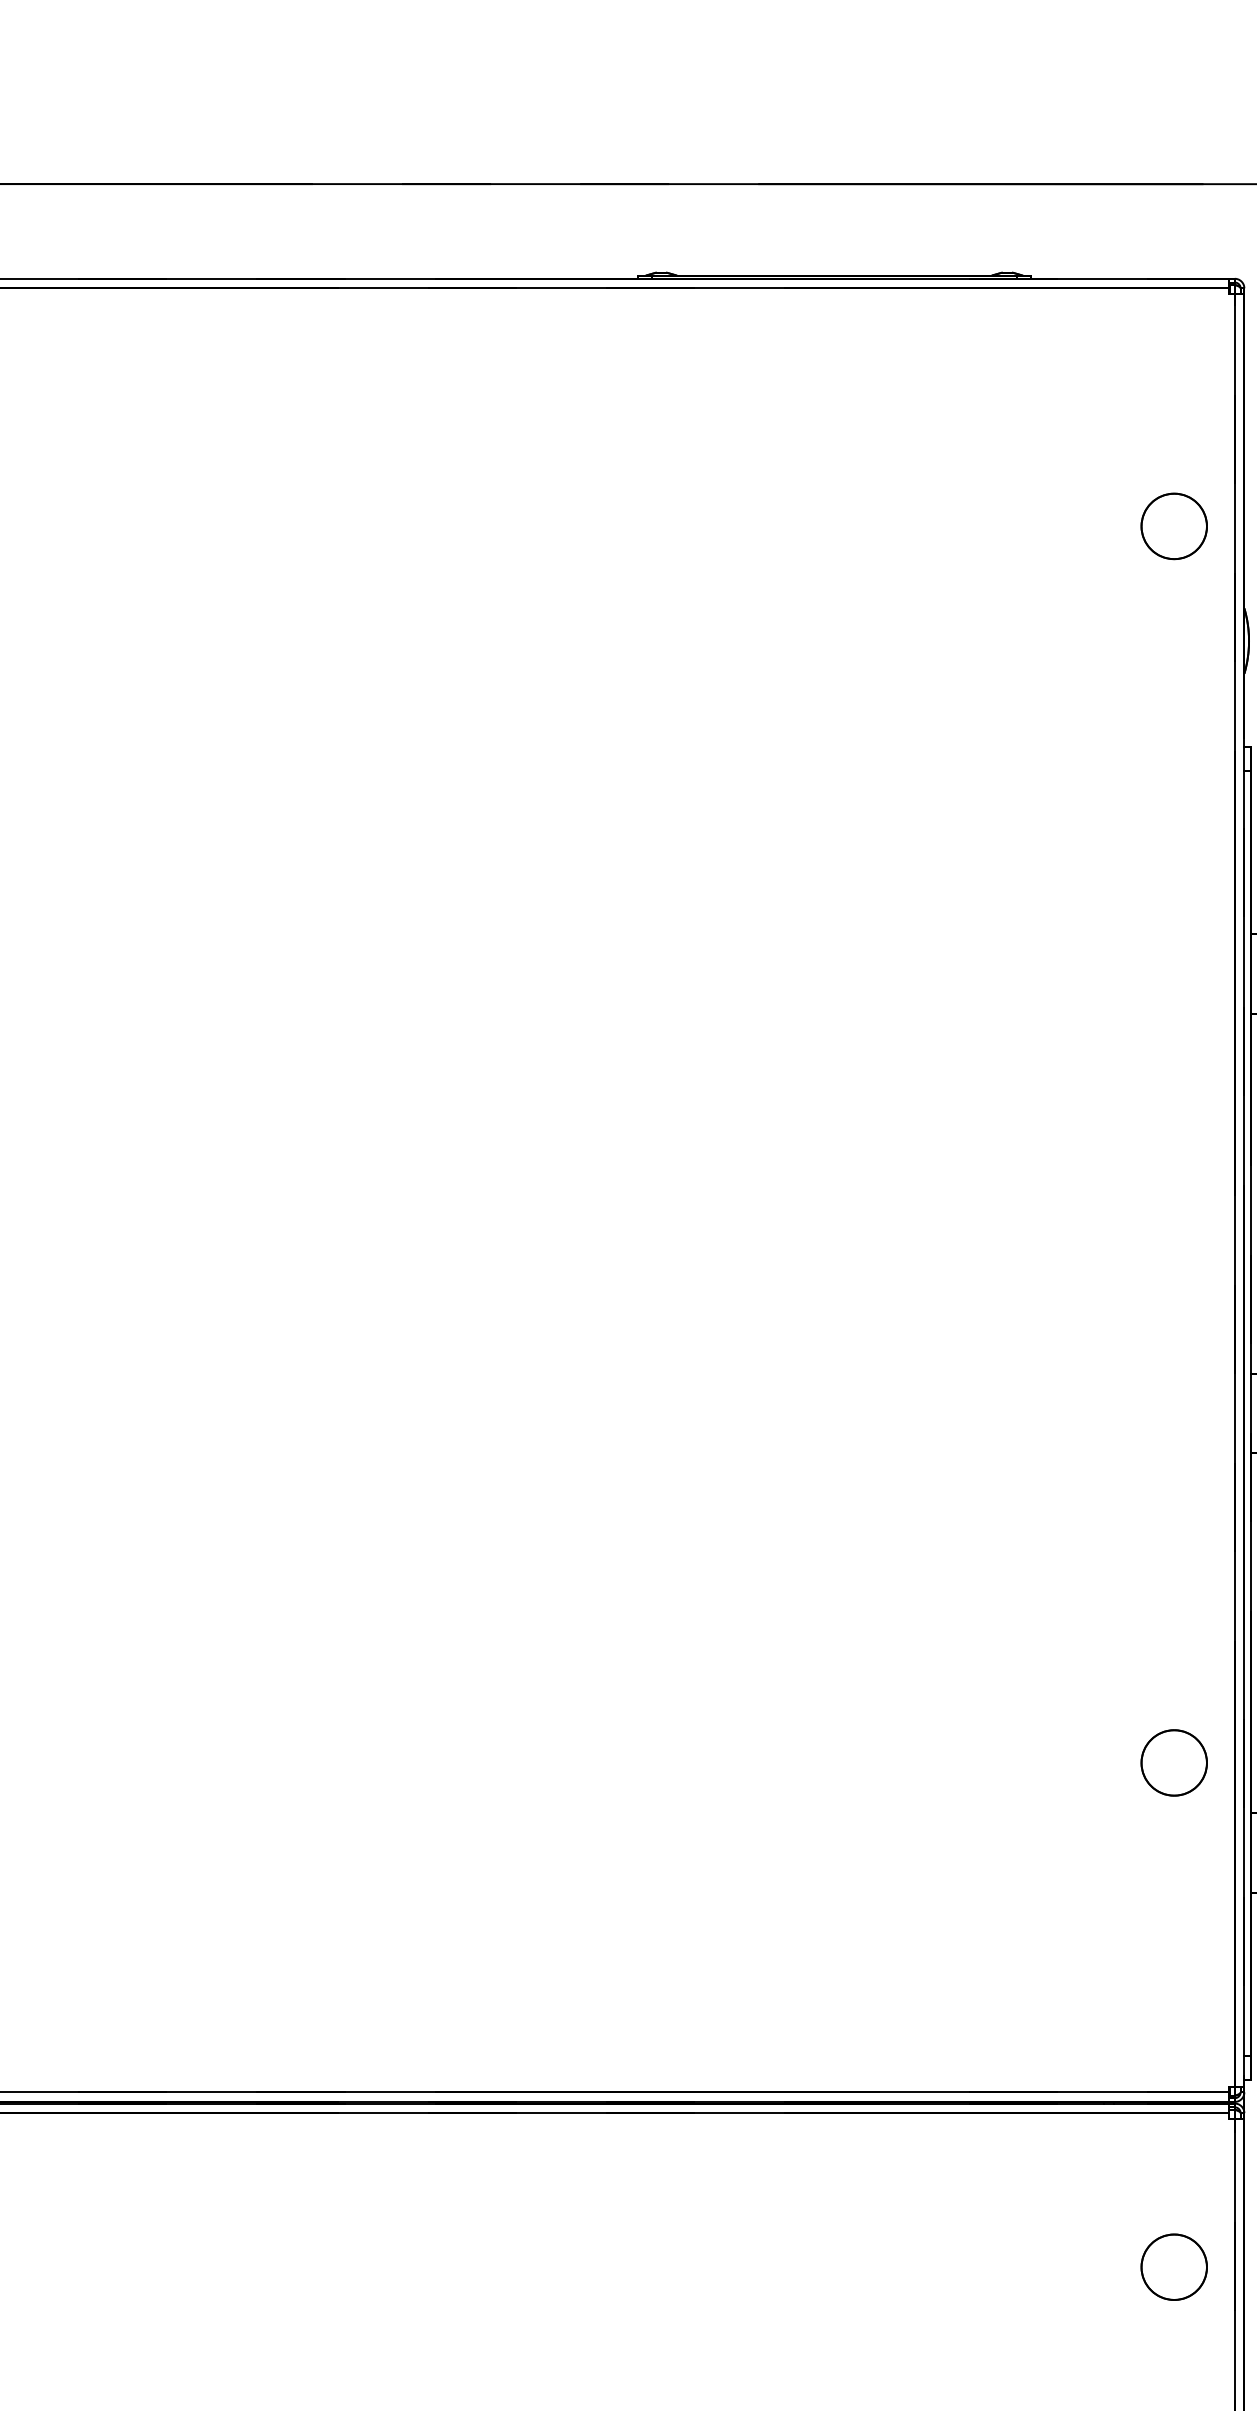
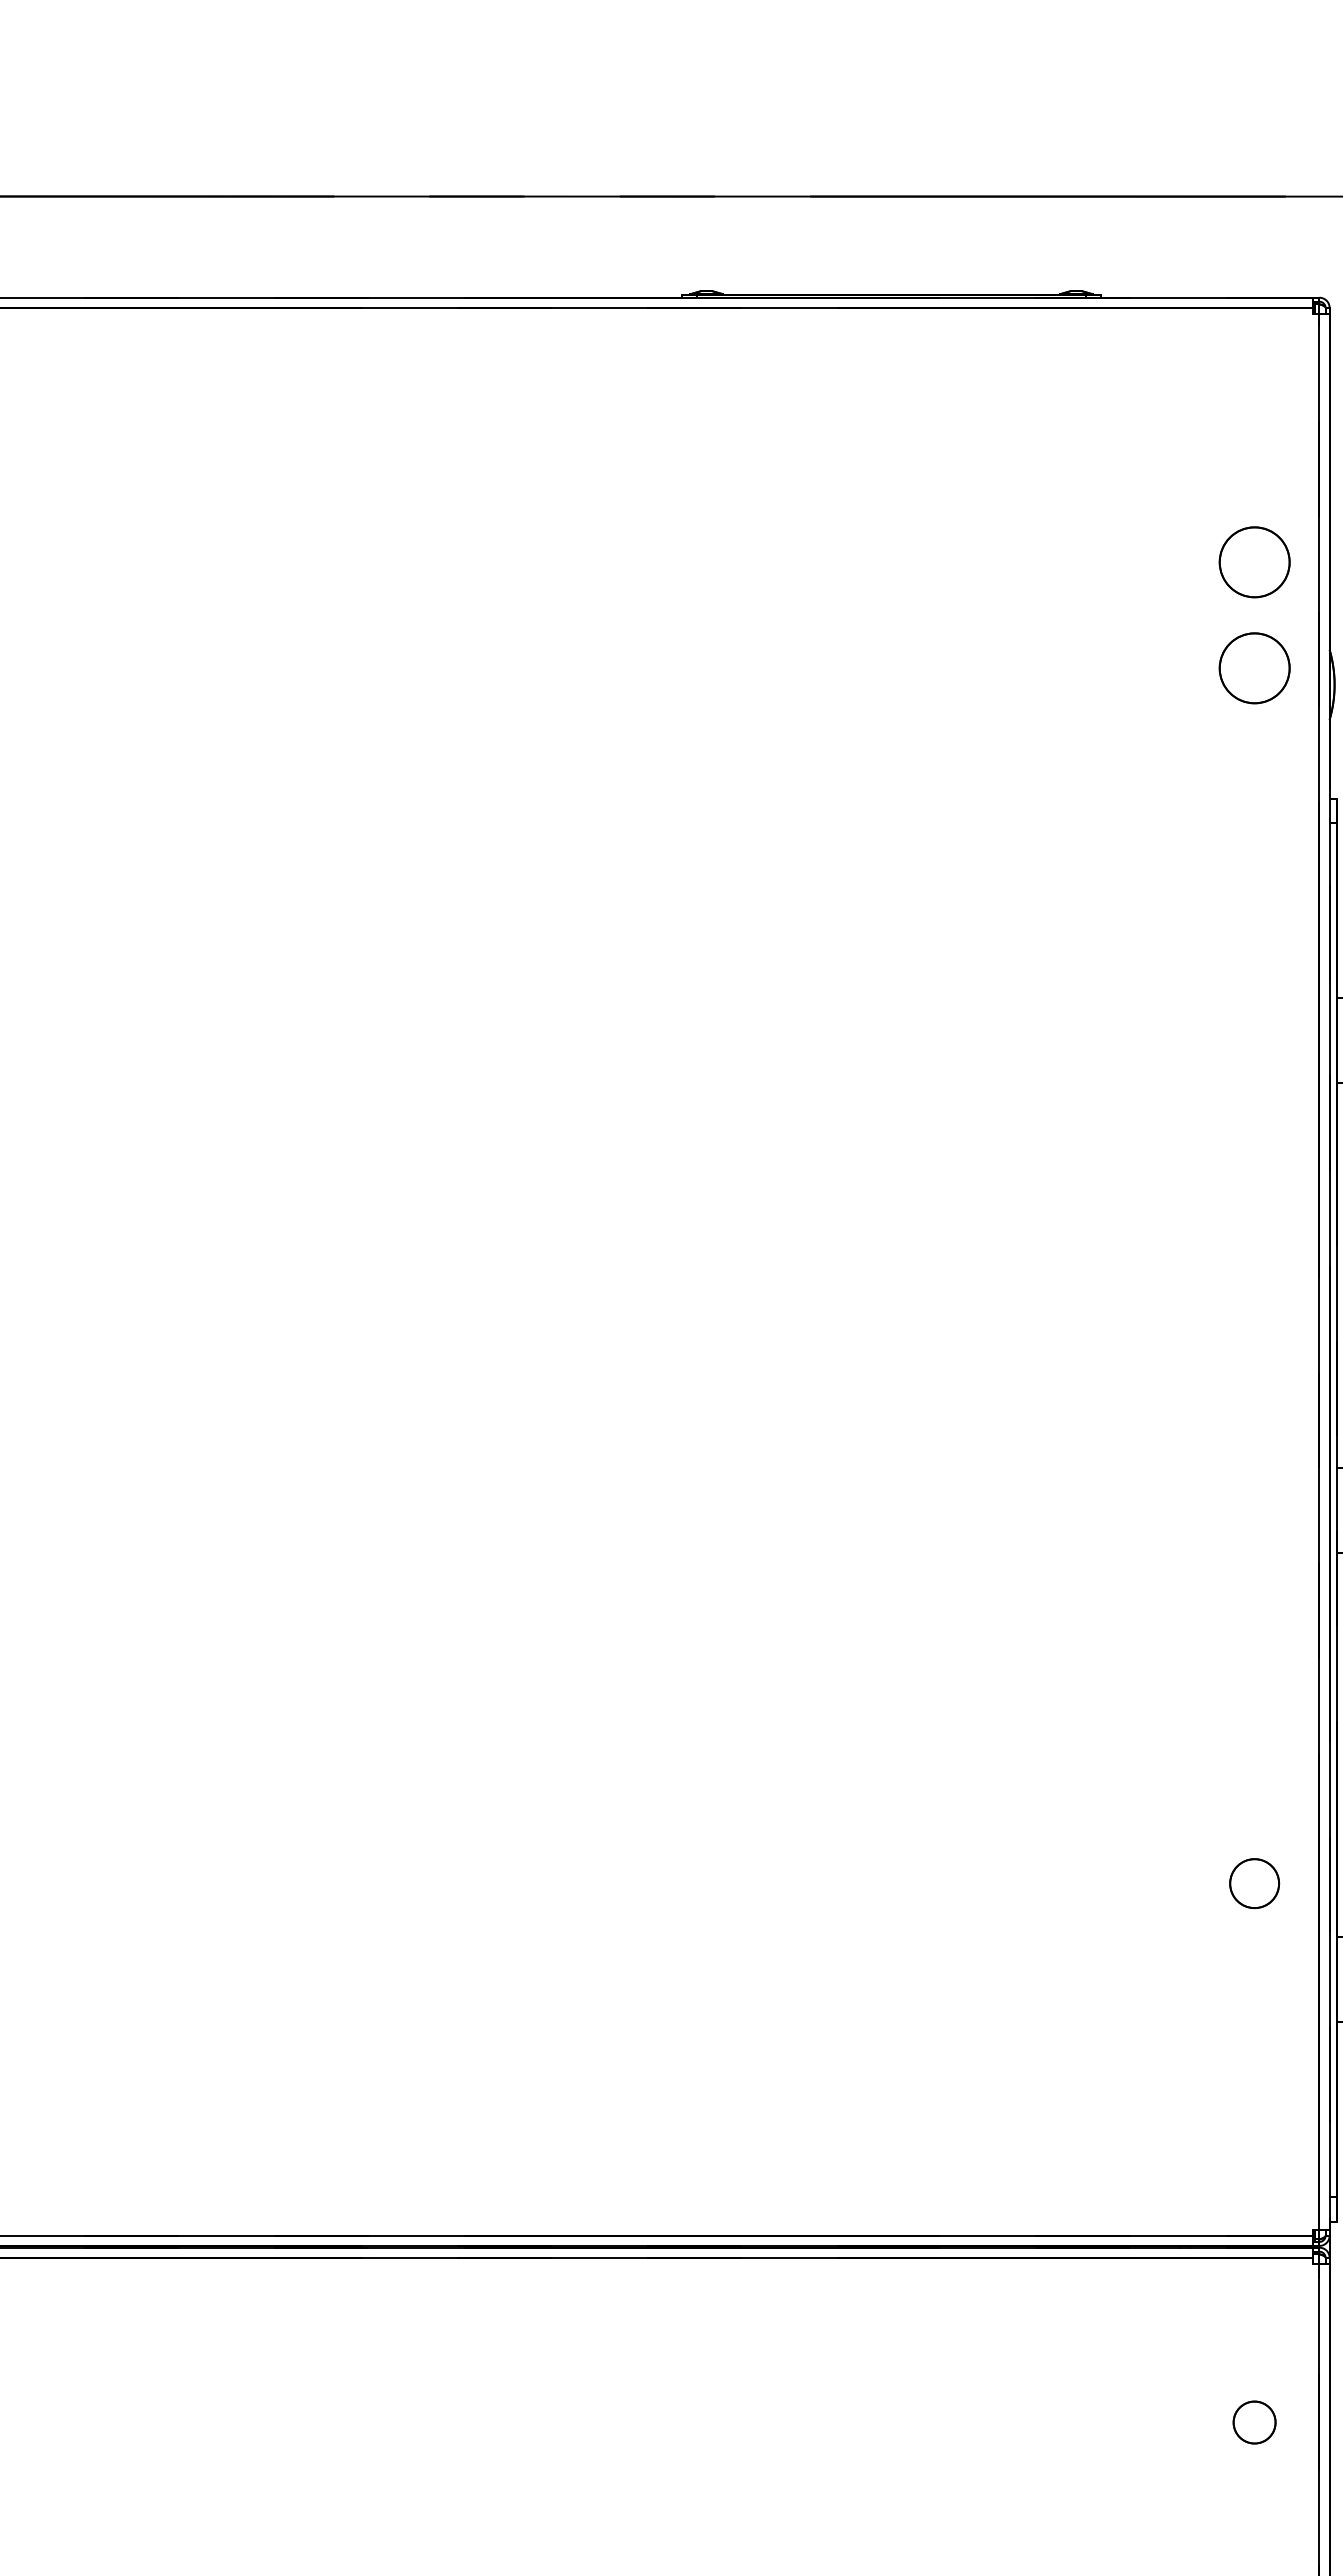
part: (1174, 625) -> (1254, 668), added
part: (1174, 1762) -> (1254, 1883), size x0.7
part: (1174, 2267) -> (1254, 2422), size x0.6

